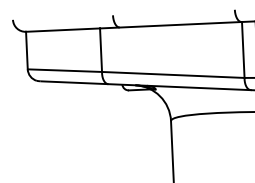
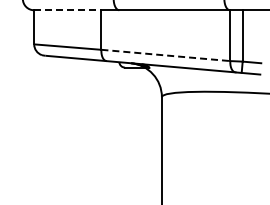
line: (62, 30) -> (67, 10), solid -> dashed
line: (172, 75) -> (165, 55), solid -> dashed

